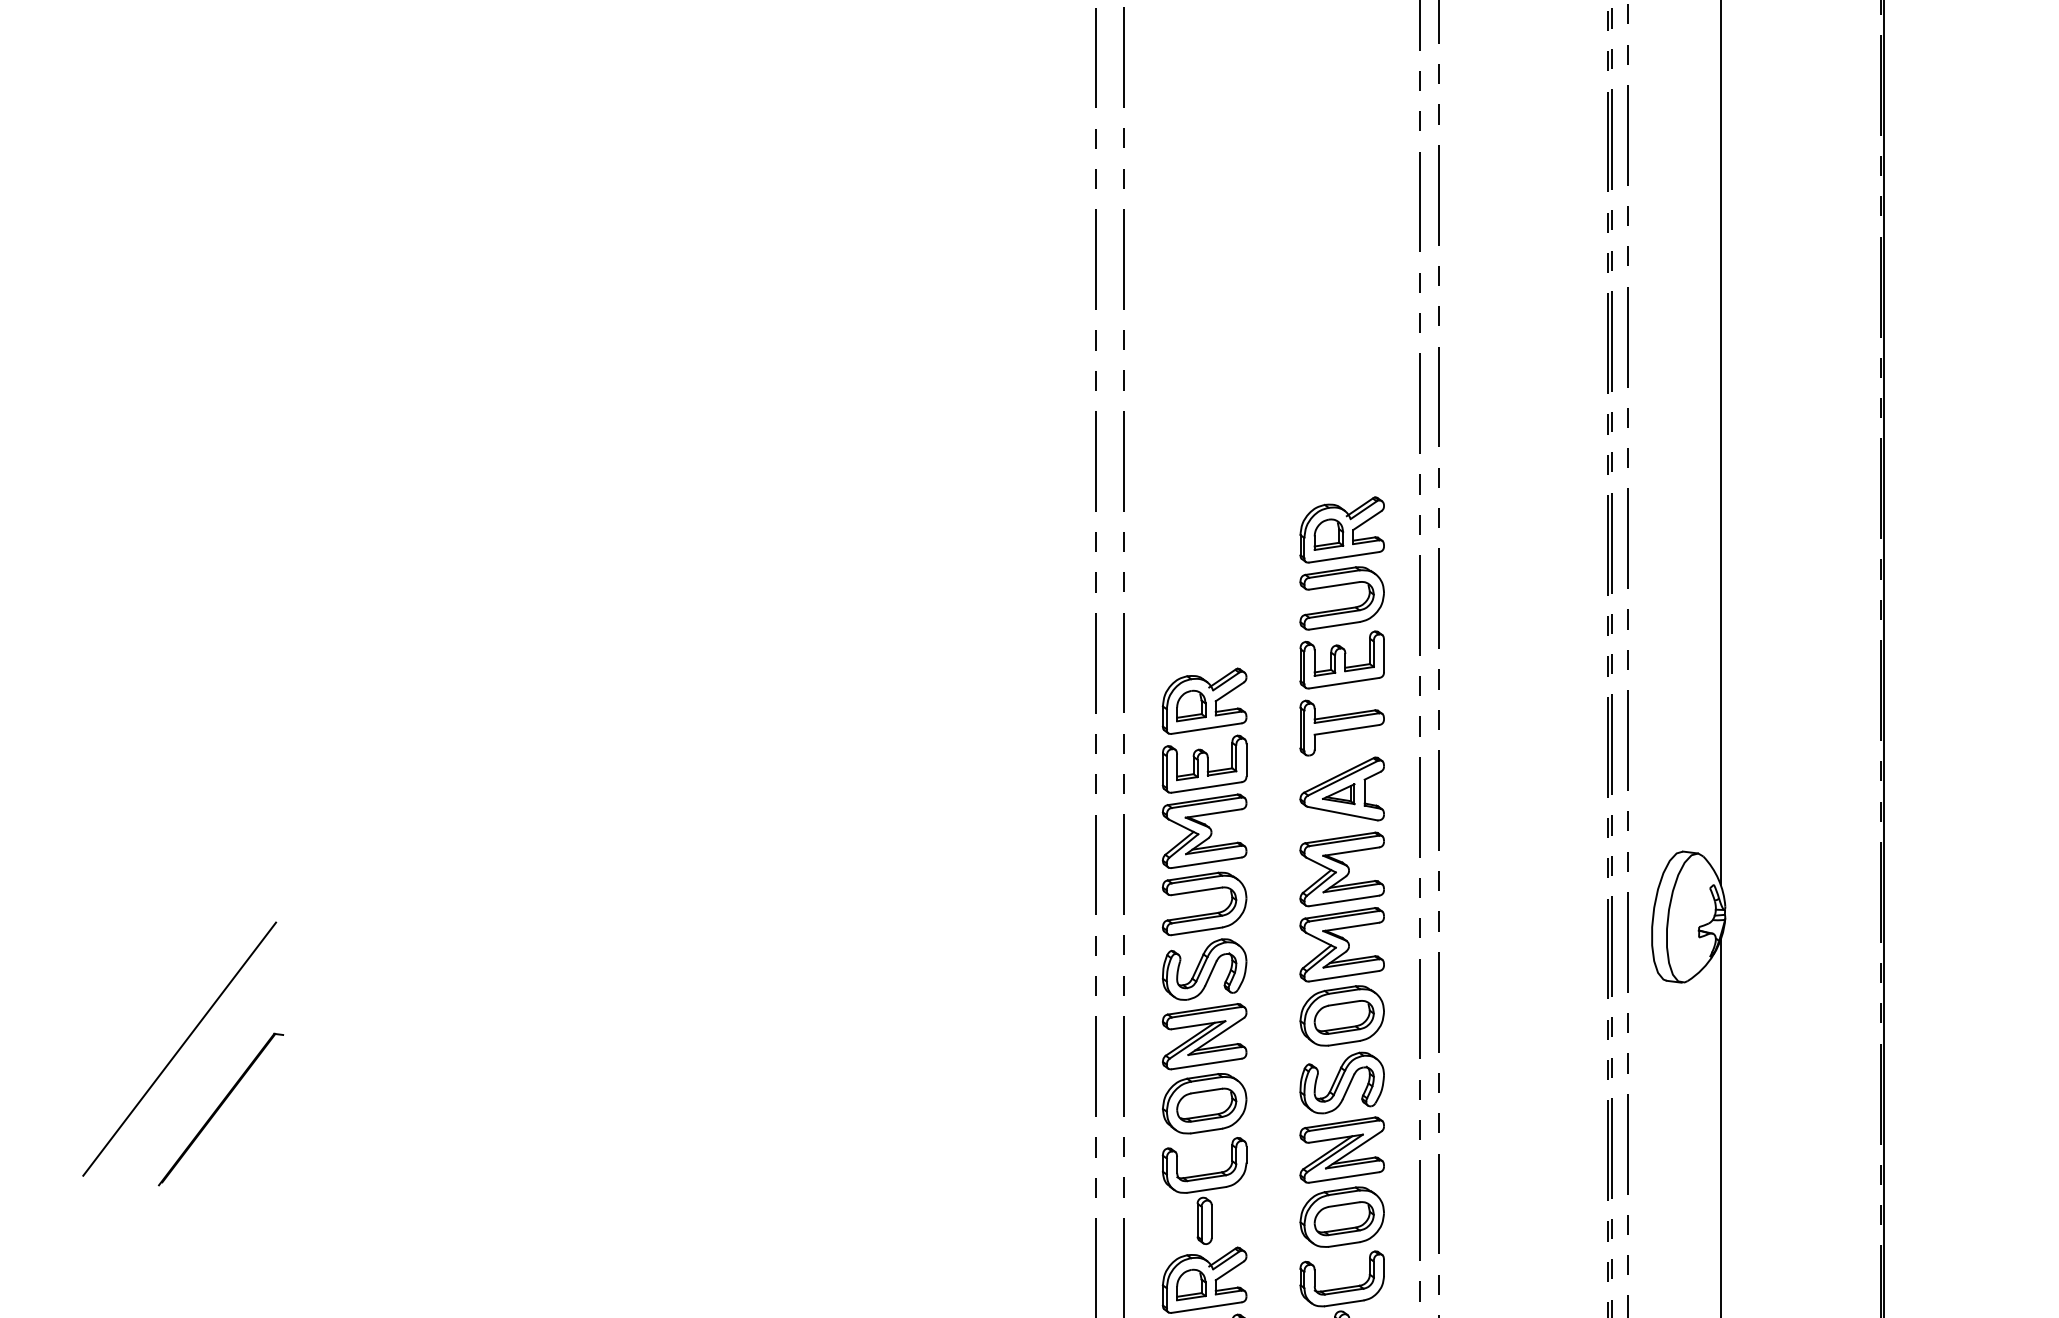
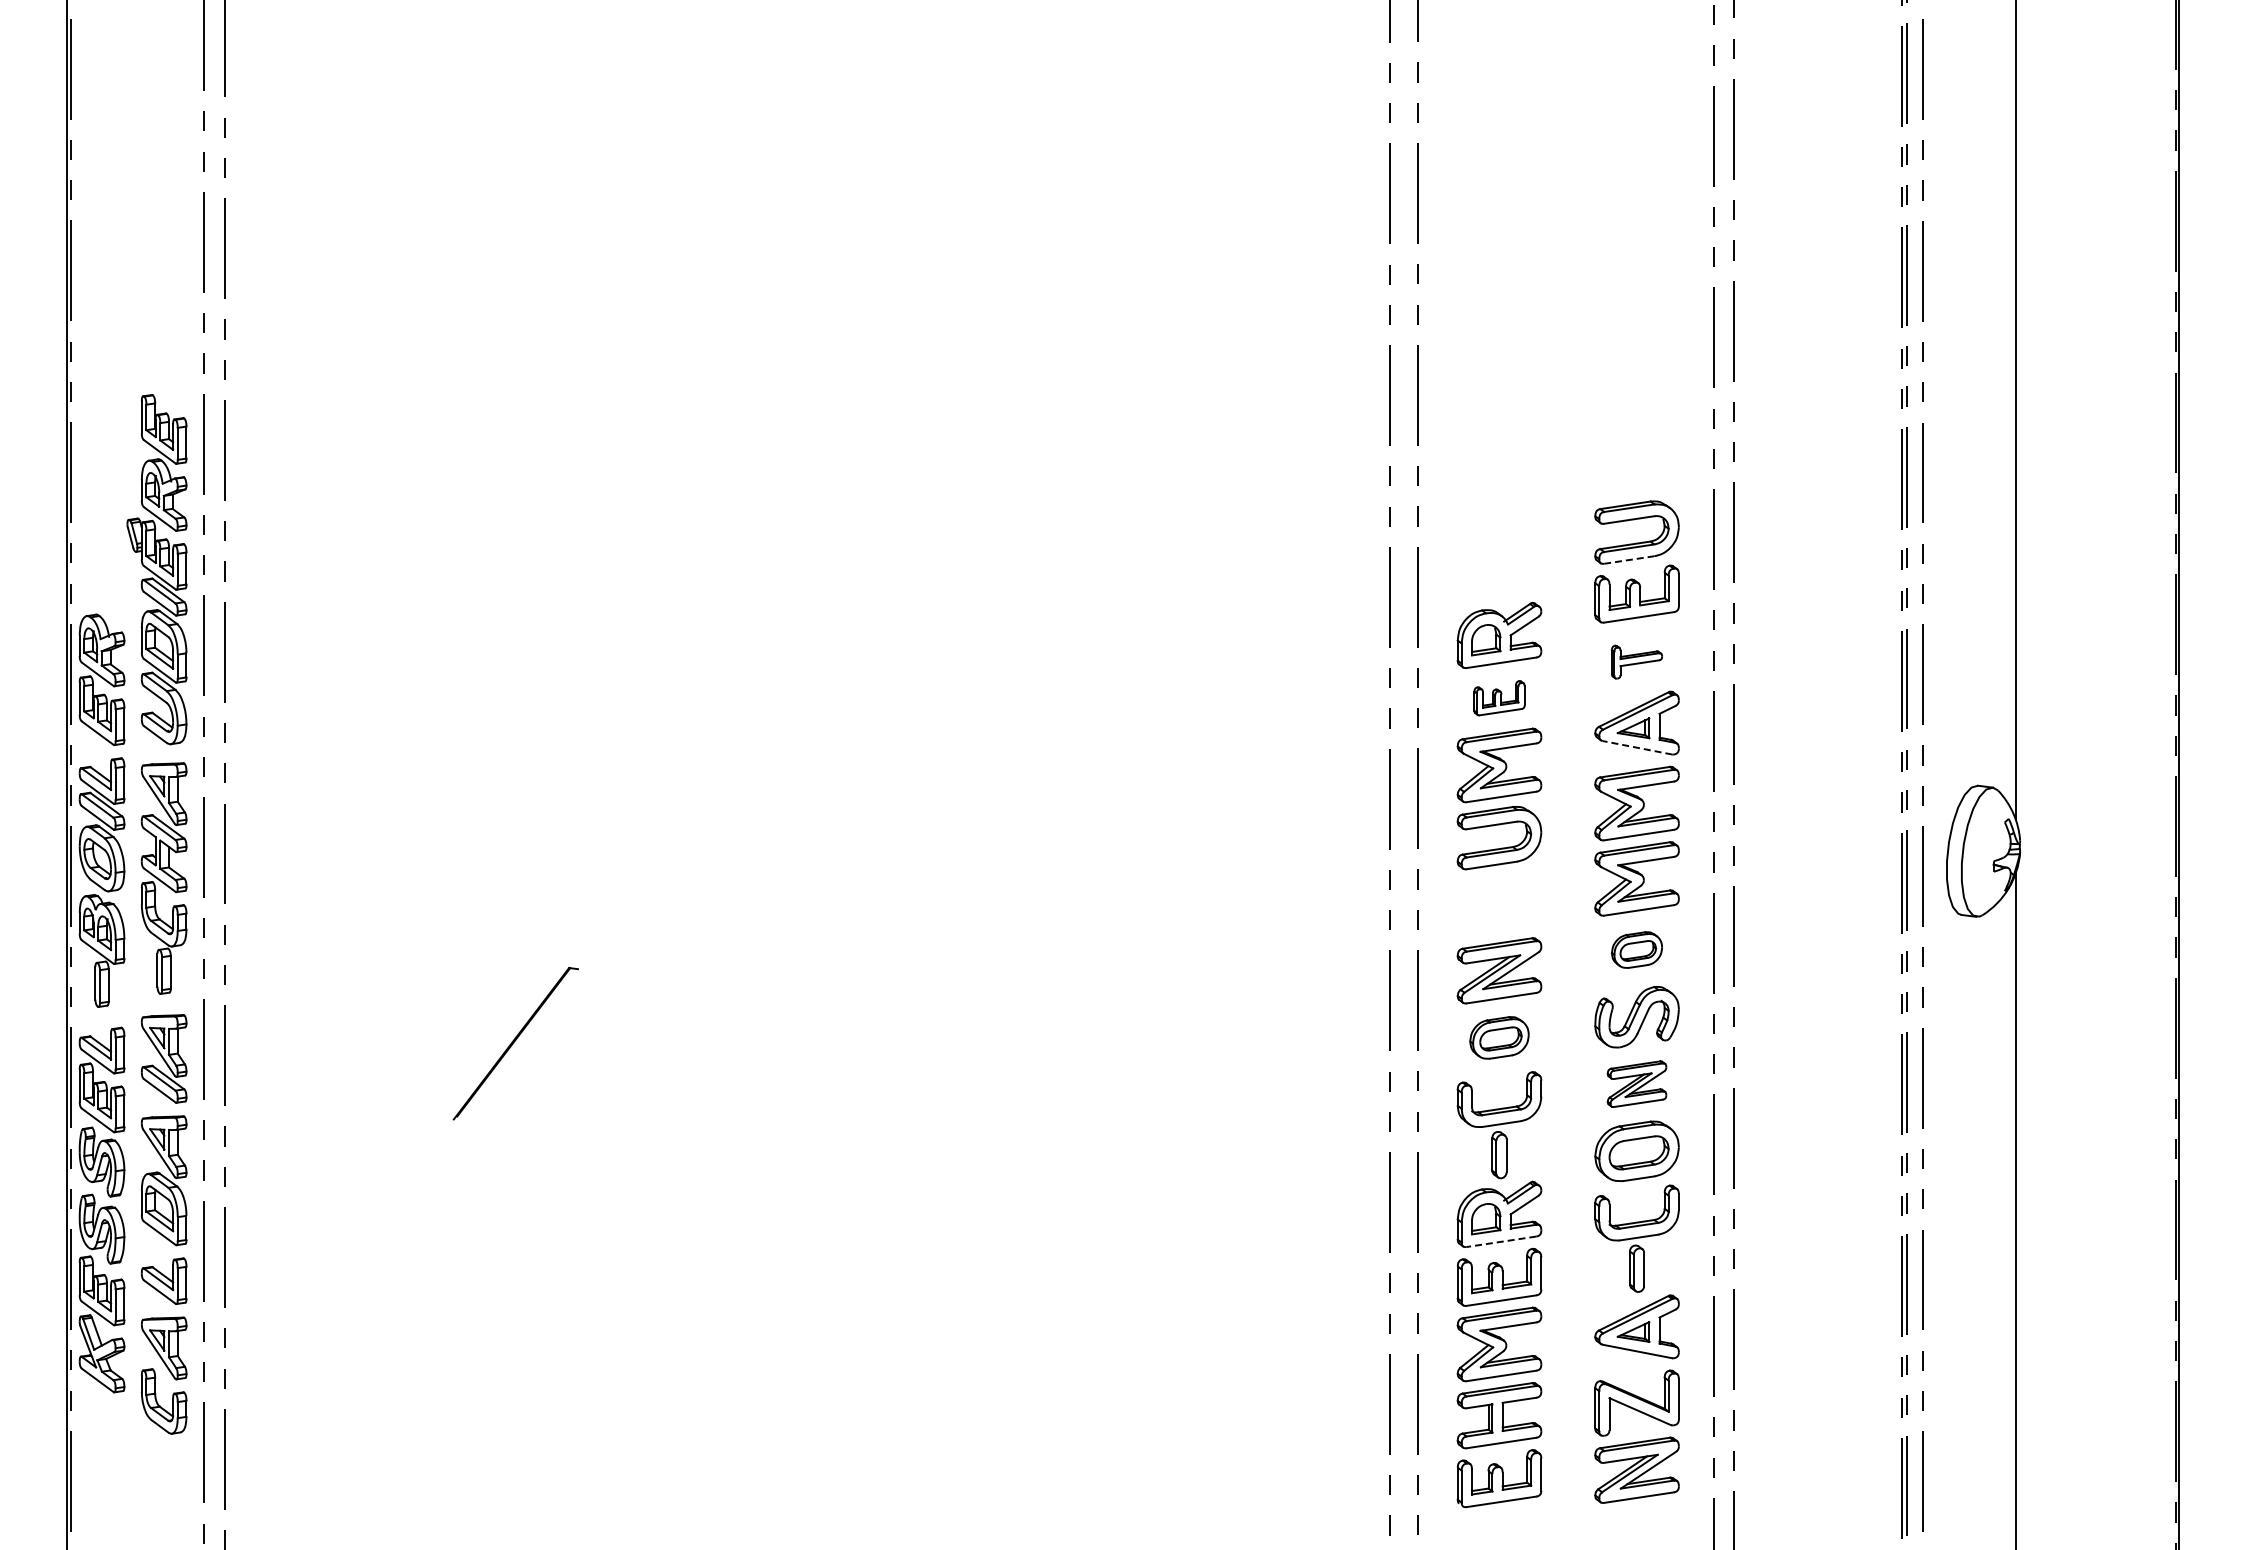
part: (1341, 529) -> (1636, 463), removed
line: (1333, 626) -> (1628, 560), solid -> dashed
part: (1341, 727) -> (1636, 661), size x0.6
part: (1204, 763) -> (1499, 697), size x0.6
line: (1342, 813) -> (1637, 747), solid -> dashed
part: (1204, 969) -> (1499, 903), removed
part: (1341, 1015) -> (1636, 949), size x0.6
line: (179, 1048) -> (474, 982), removed
part: (1204, 1103) -> (1499, 1037), size x0.7
part: (1341, 1149) -> (1636, 1083), size x0.7
line: (1206, 1307) -> (1501, 1241), solid -> dashed

